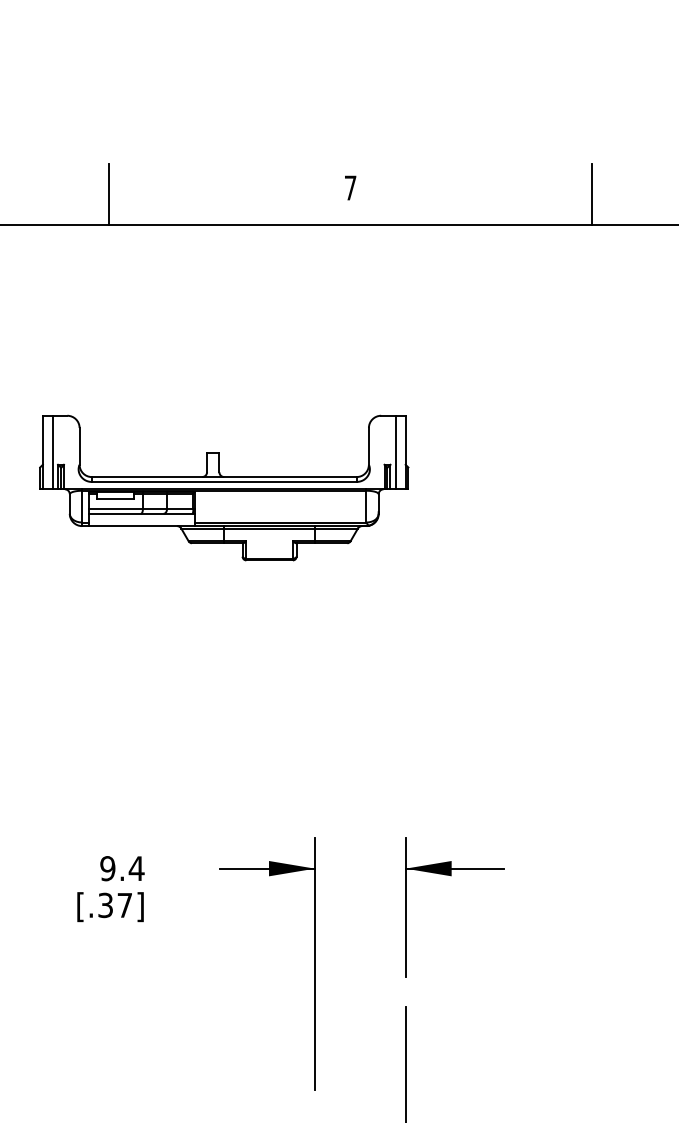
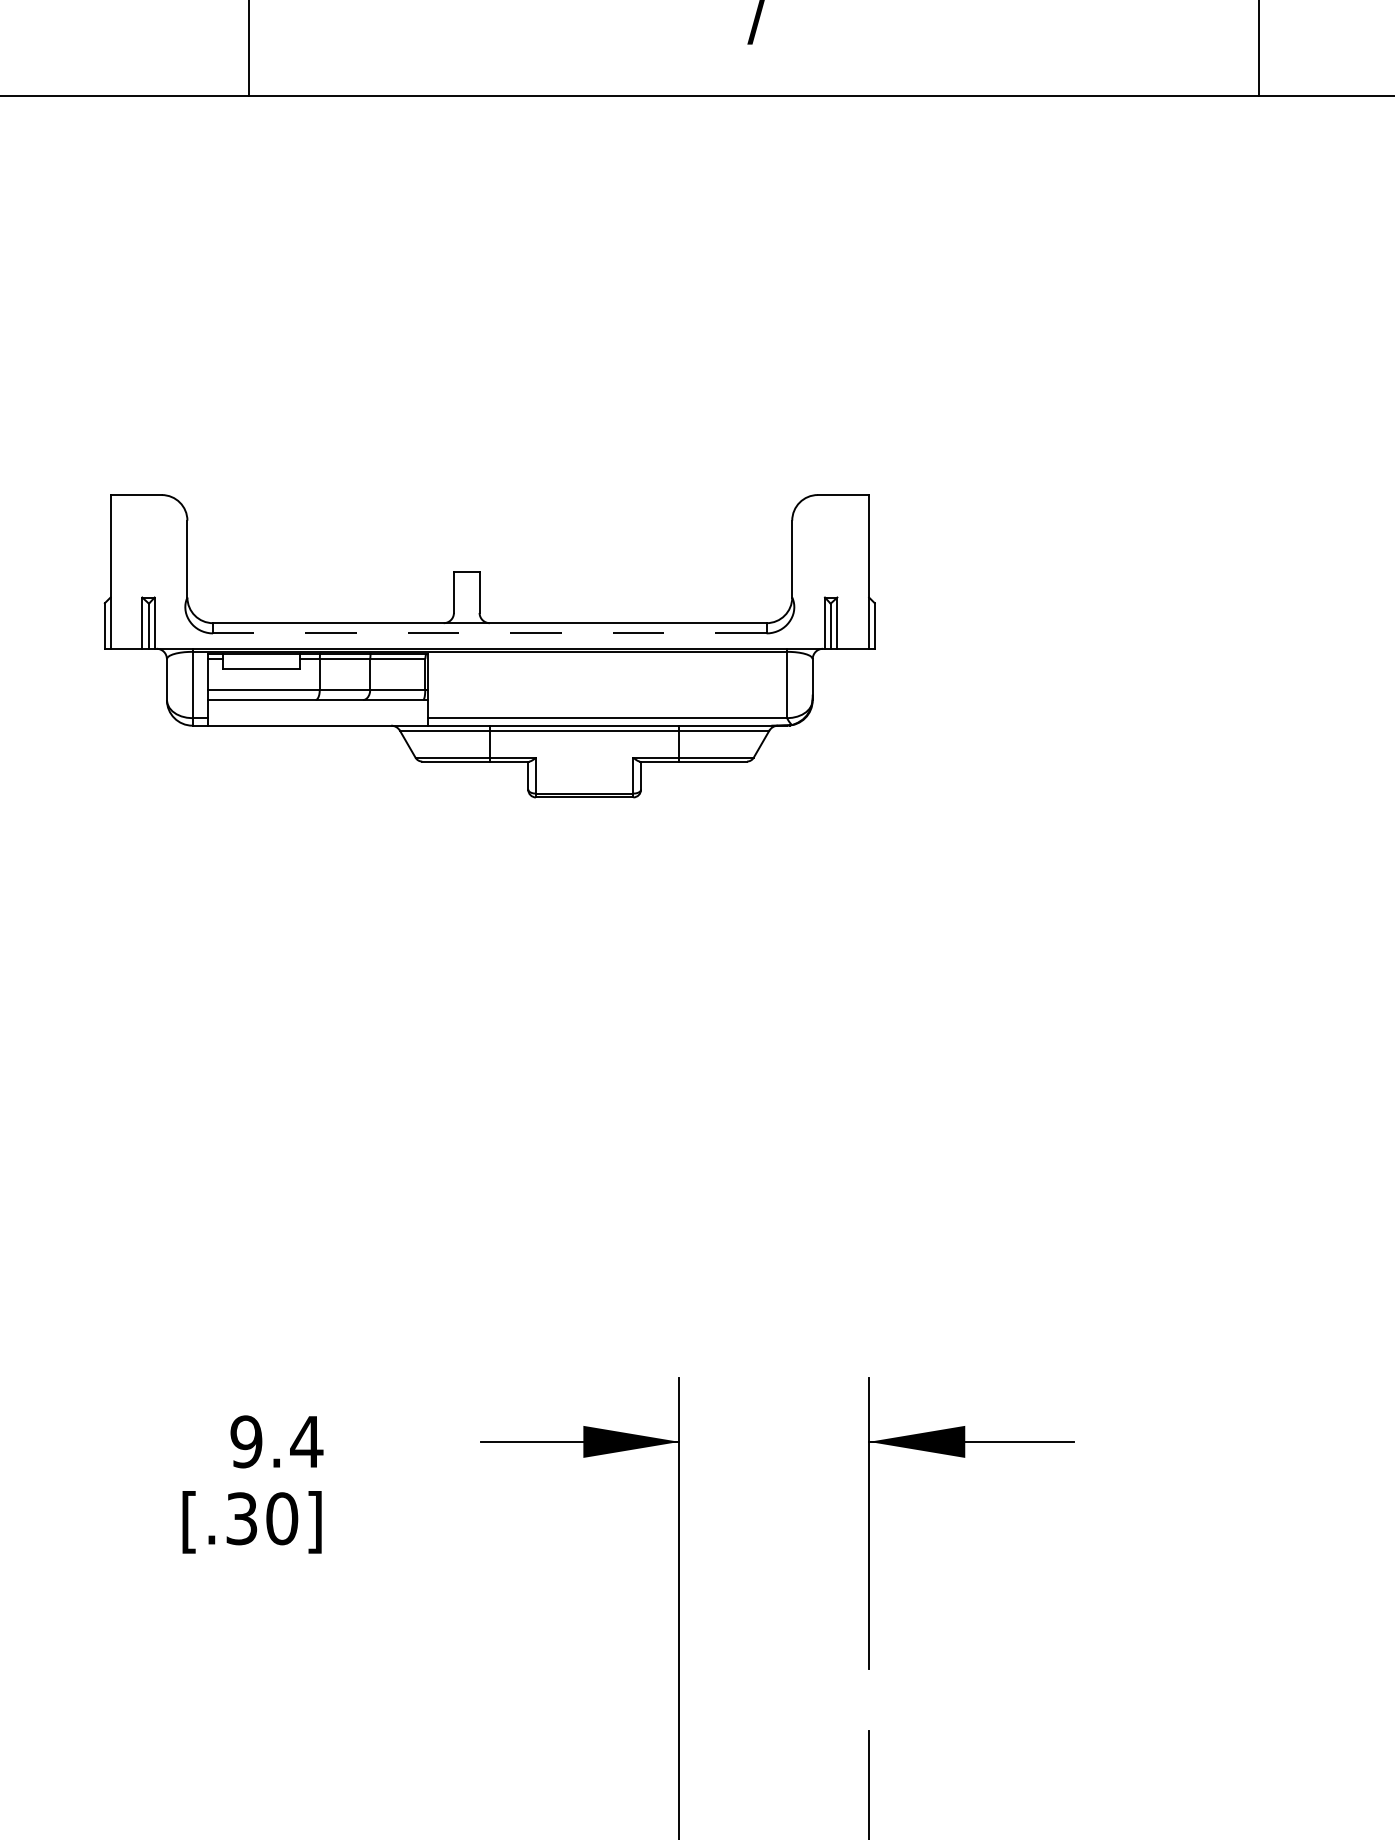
line: (52, 452) -> (130, 571), removed
line: (395, 452) -> (847, 571), removed
line: (223, 481) -> (488, 632), solid -> dashed
text: (124, 905) -> (281, 1518), [.37] -> [.30]

